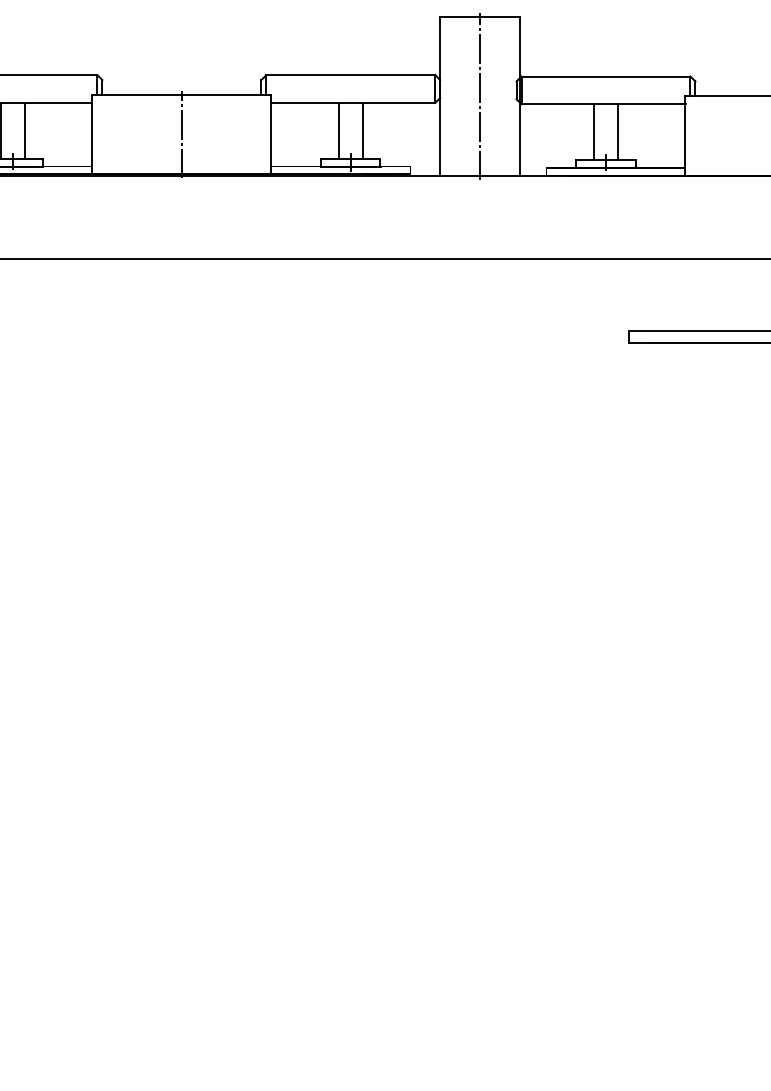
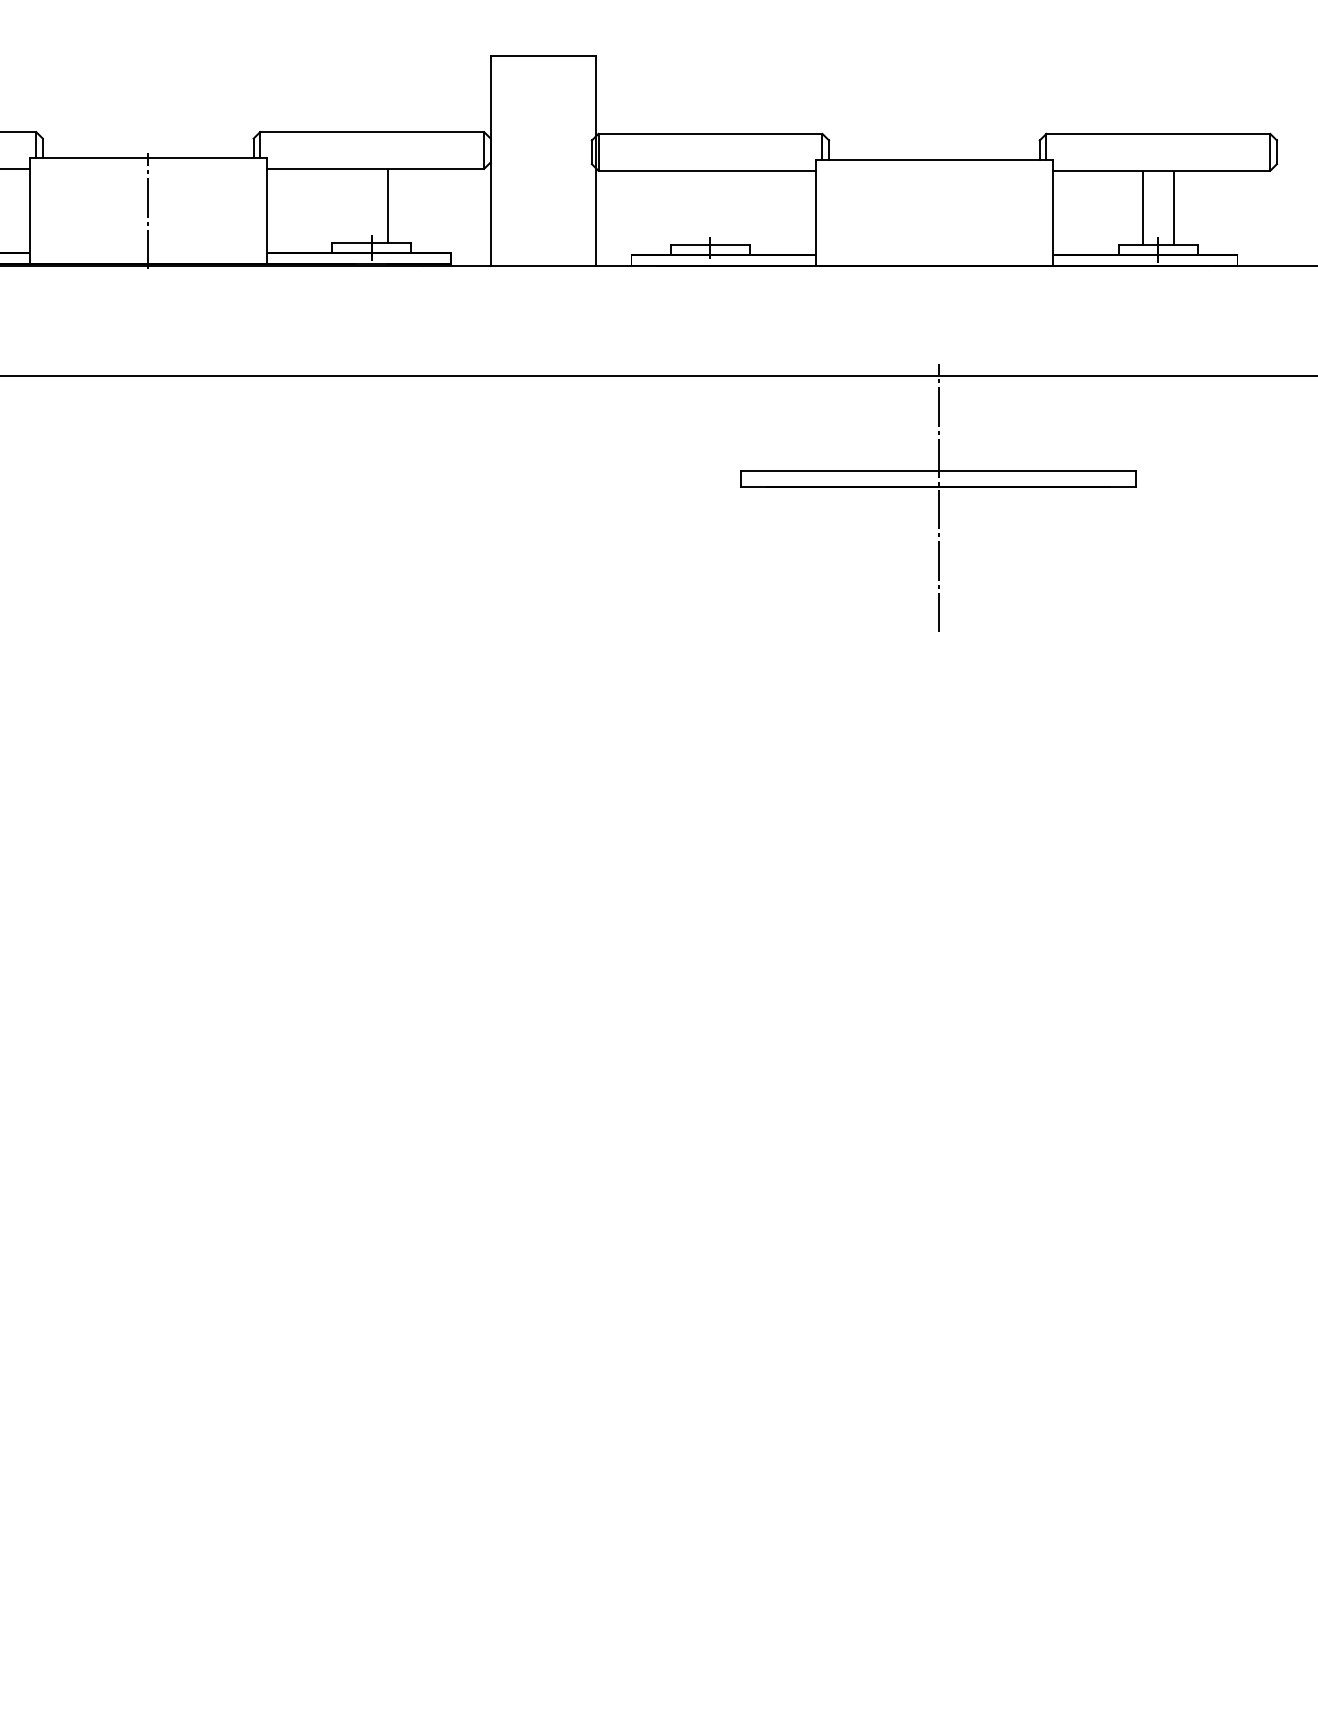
line: (480, 96) -> (543, 160), removed
line: (338, 131) -> (356, 206), removed
line: (593, 132) -> (694, 208), removed
line: (618, 132) -> (726, 208), removed

